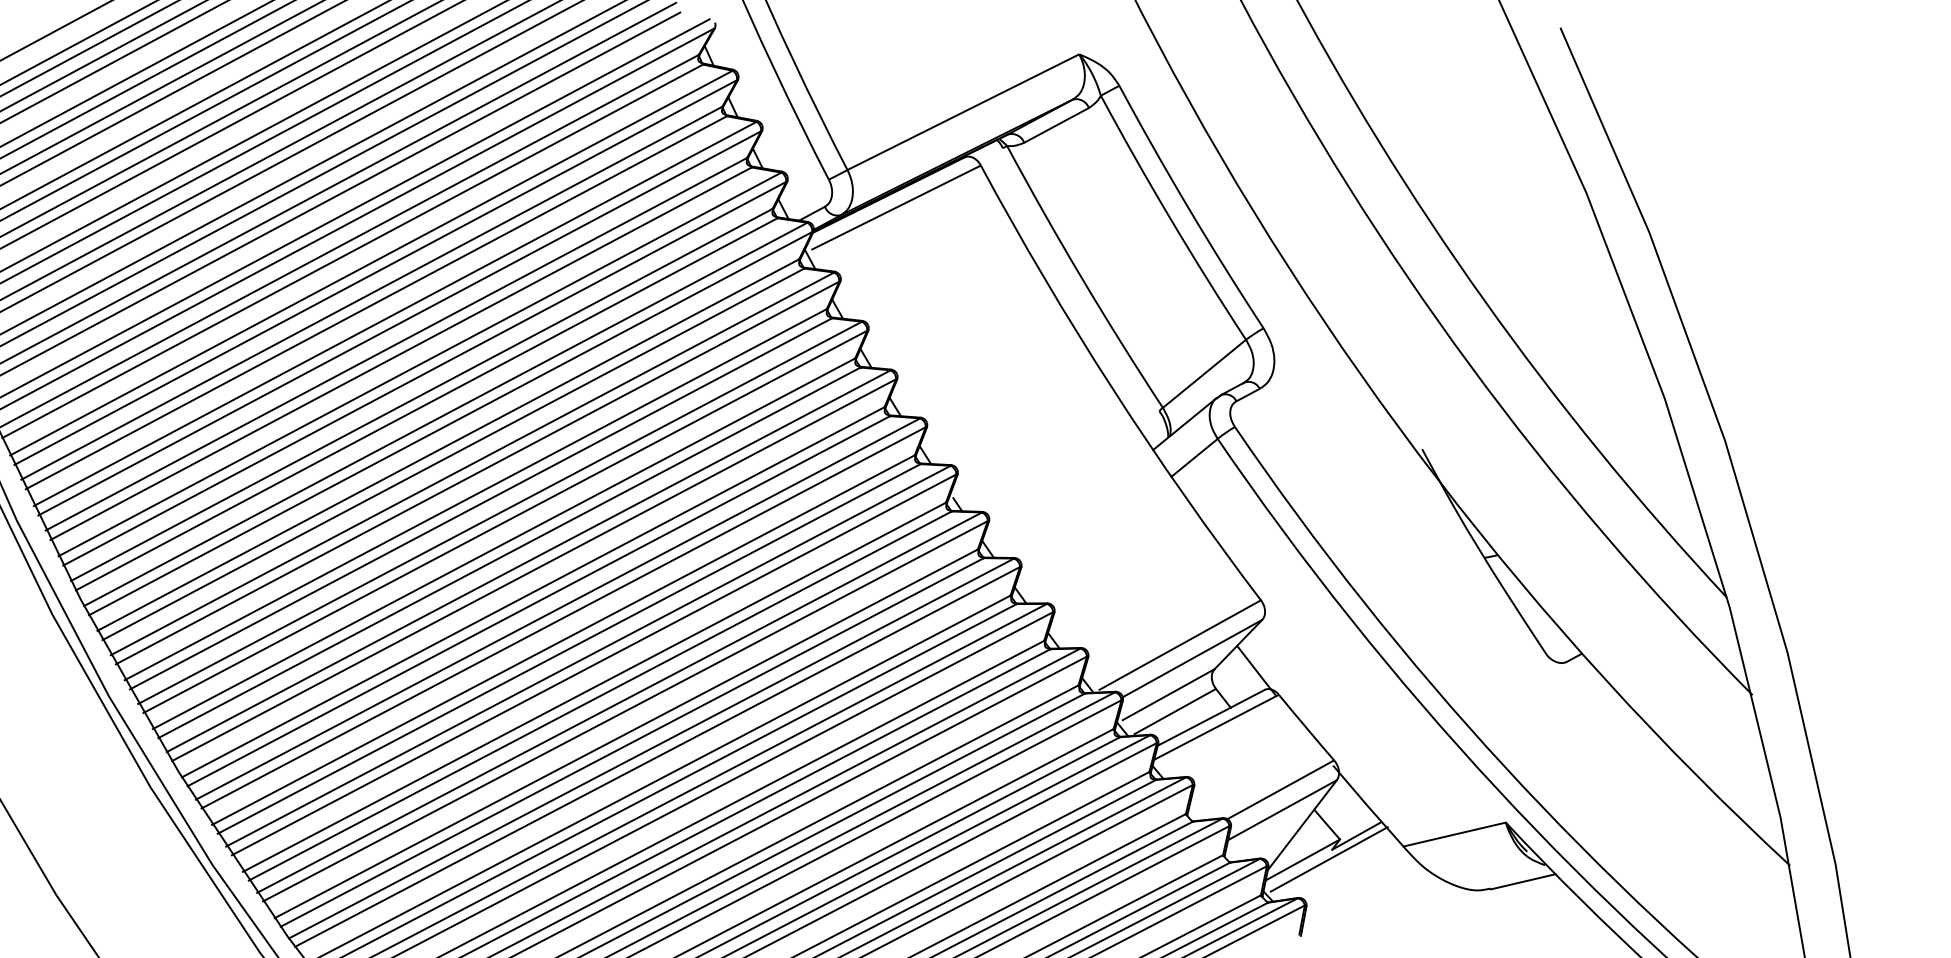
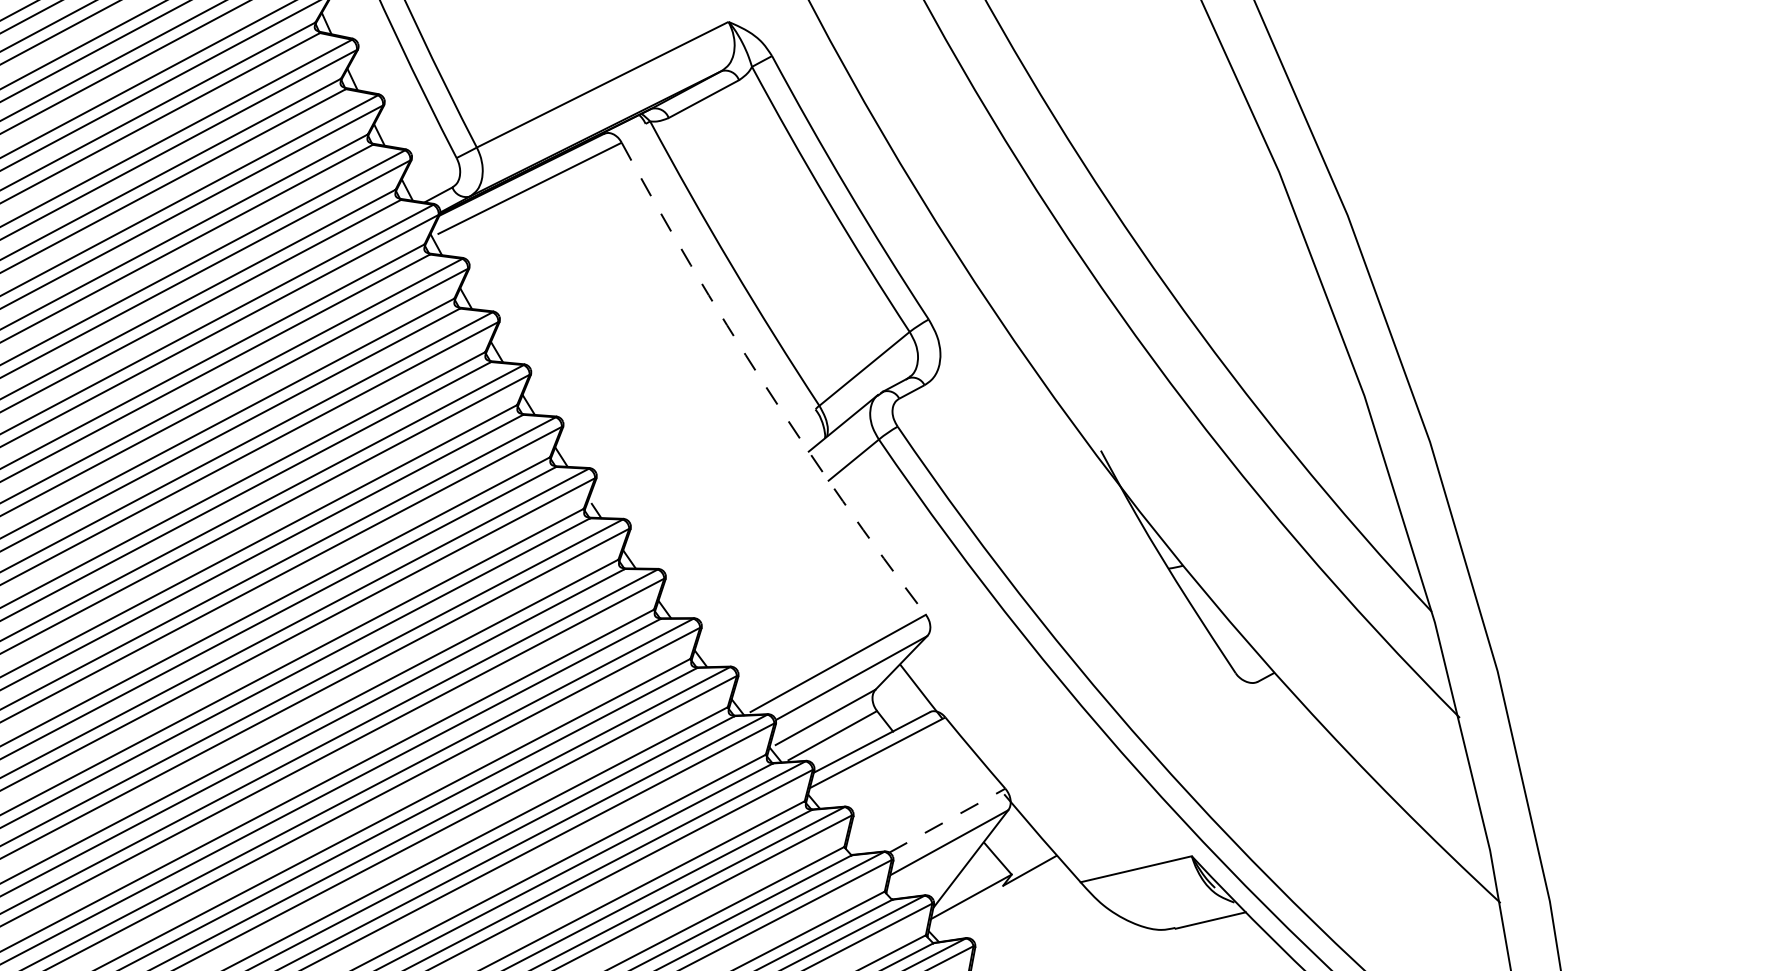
arc: (1112, 388) -> (764, 384), solid -> dashed
line: (1280, 790) -> (947, 821), solid -> dashed
line: (1328, 859) -> (999, 896), removed

